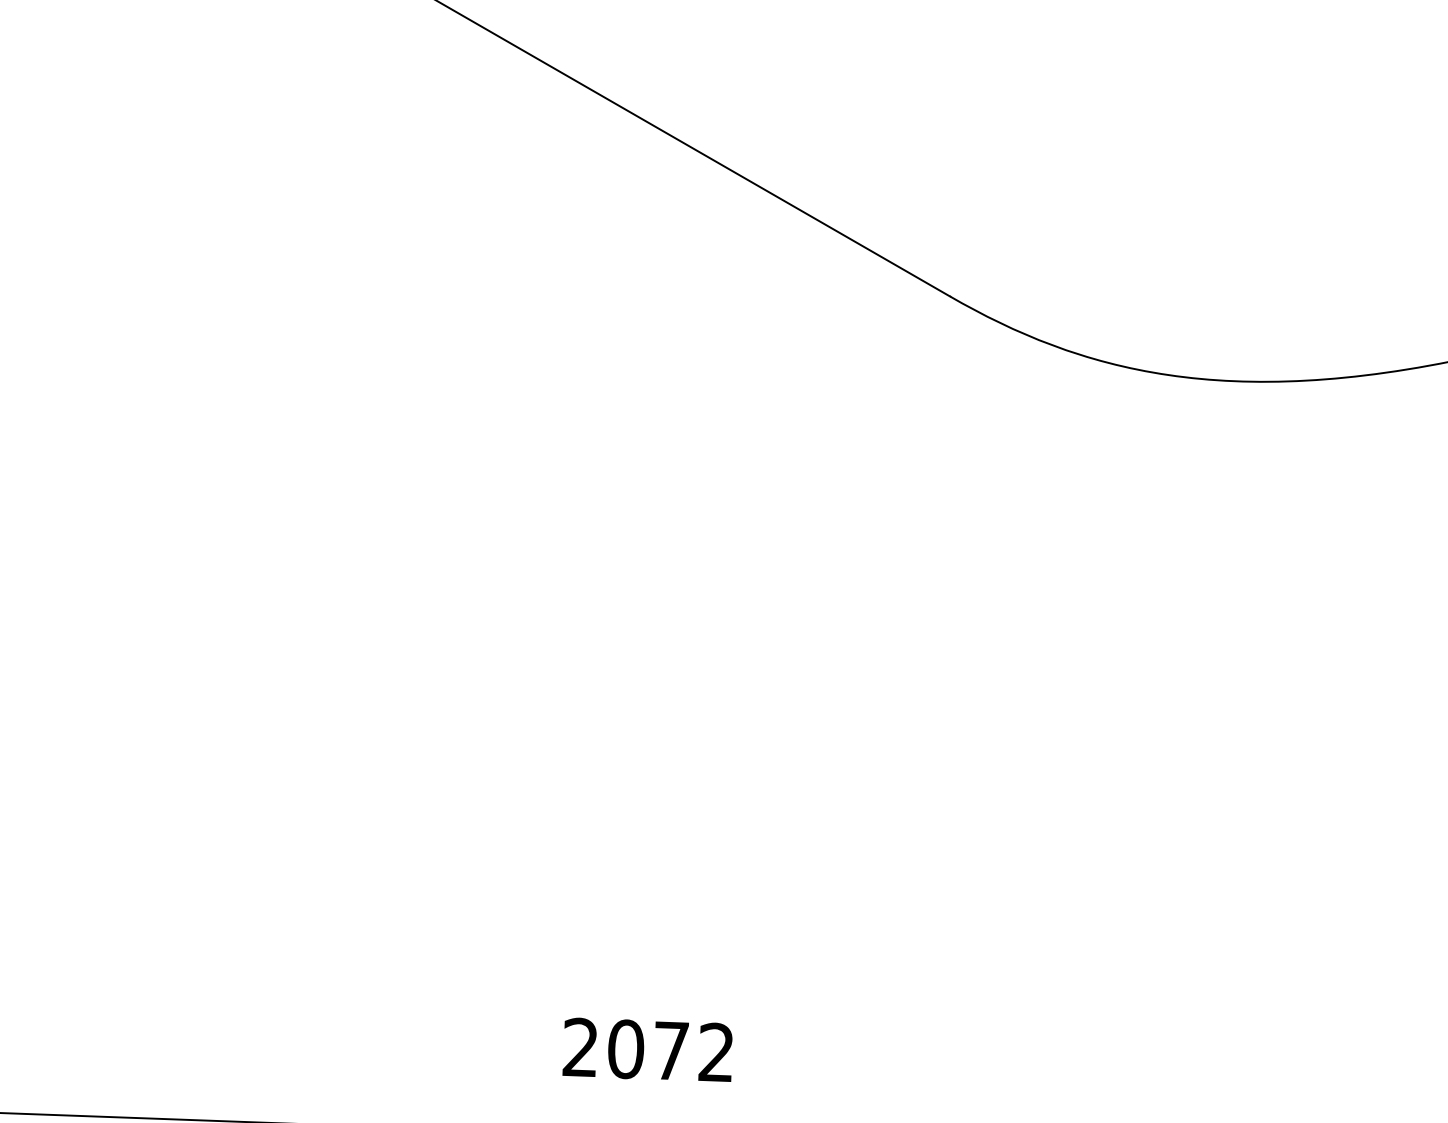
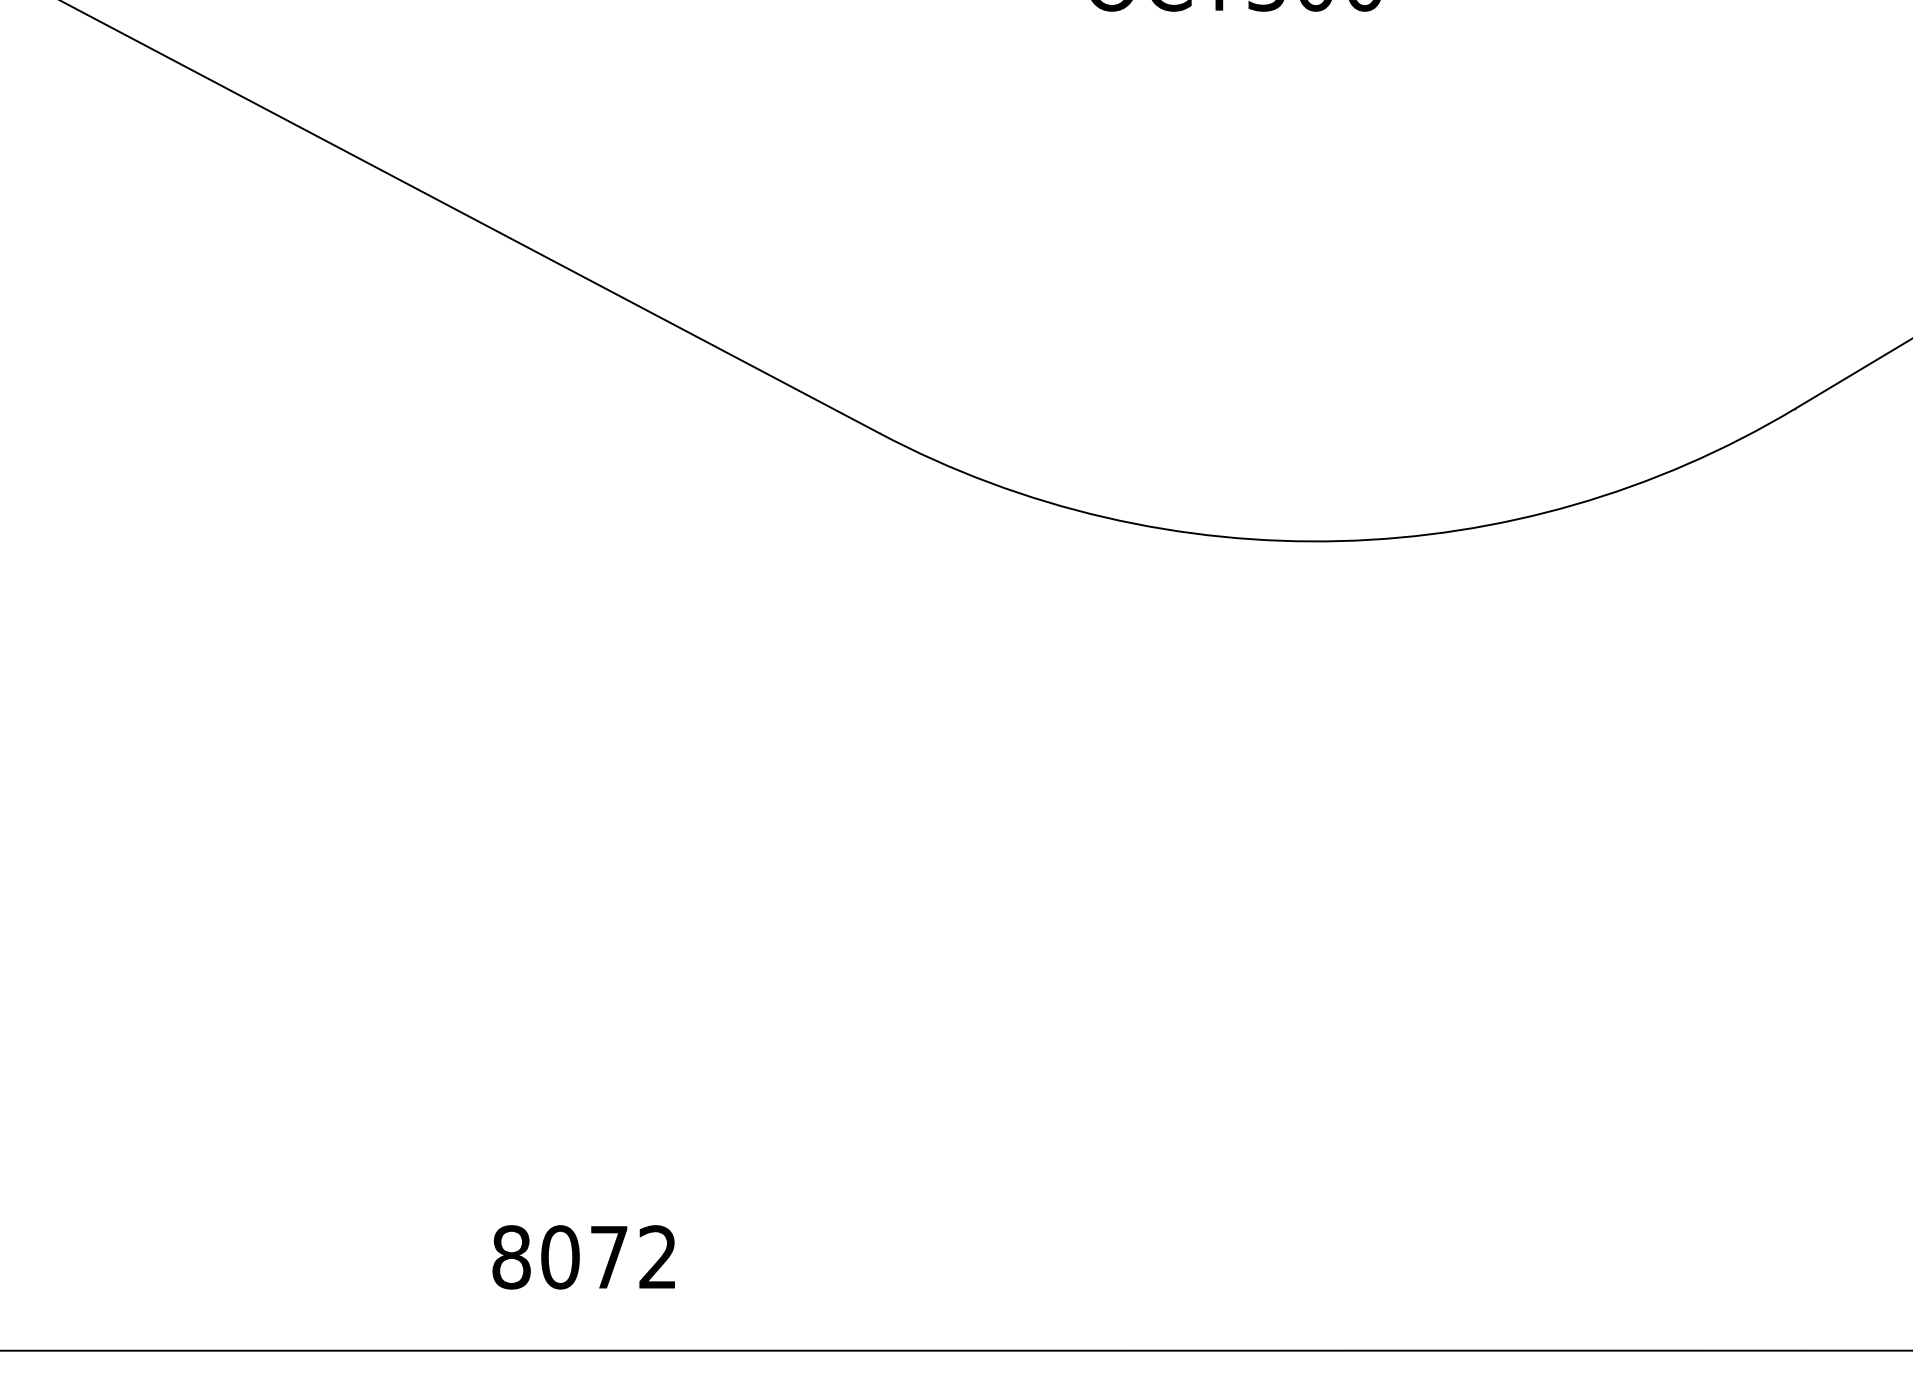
text: (580, 1047) -> (511, 1257), 2072 -> 8072

